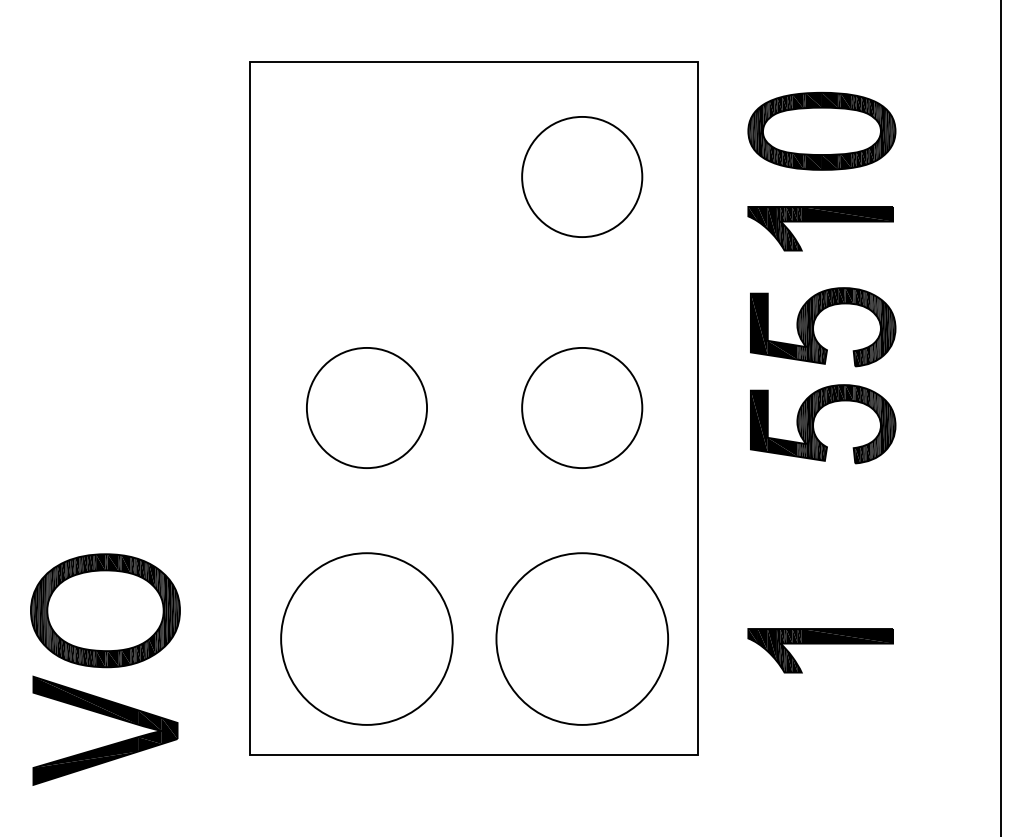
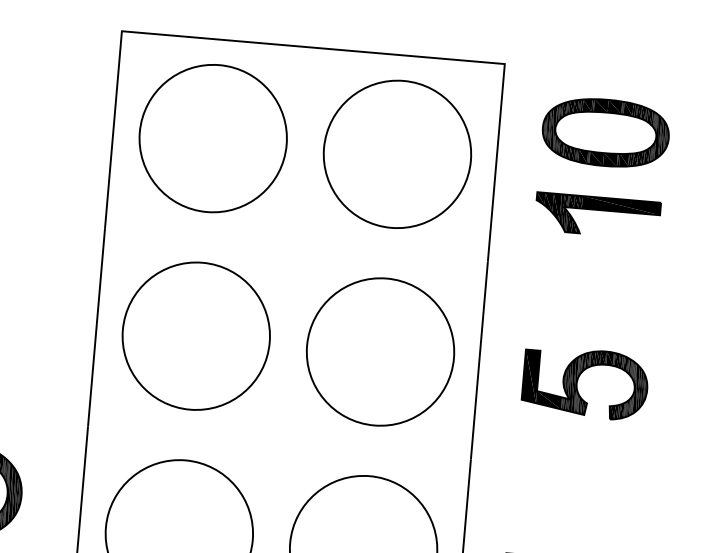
part: (366, 176) -> (212, 138), added
part: (581, 176) -> (396, 153), size x1.43
part: (814, 325) -> (585, 298), removed
part: (366, 407) -> (195, 335), size x1.43
part: (581, 407) -> (379, 351), size x1.43

